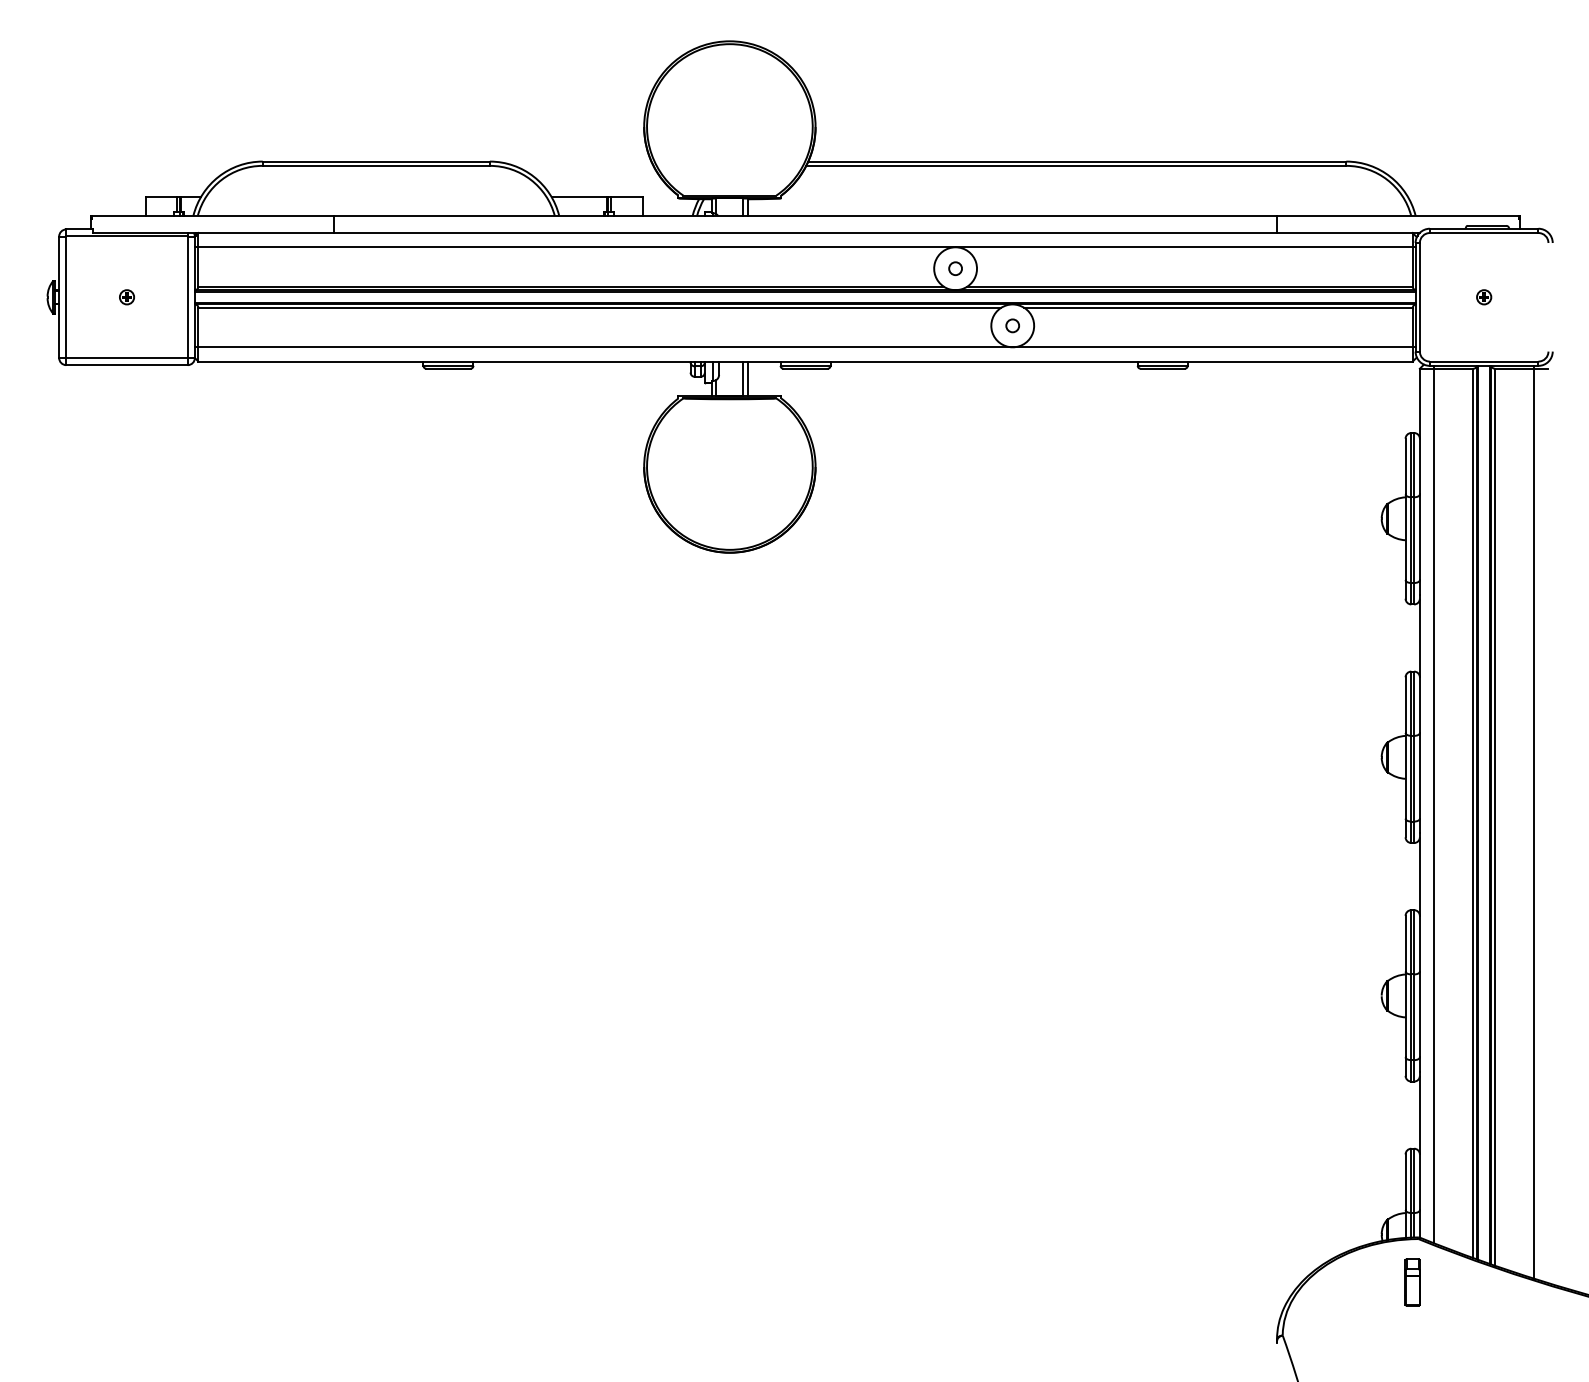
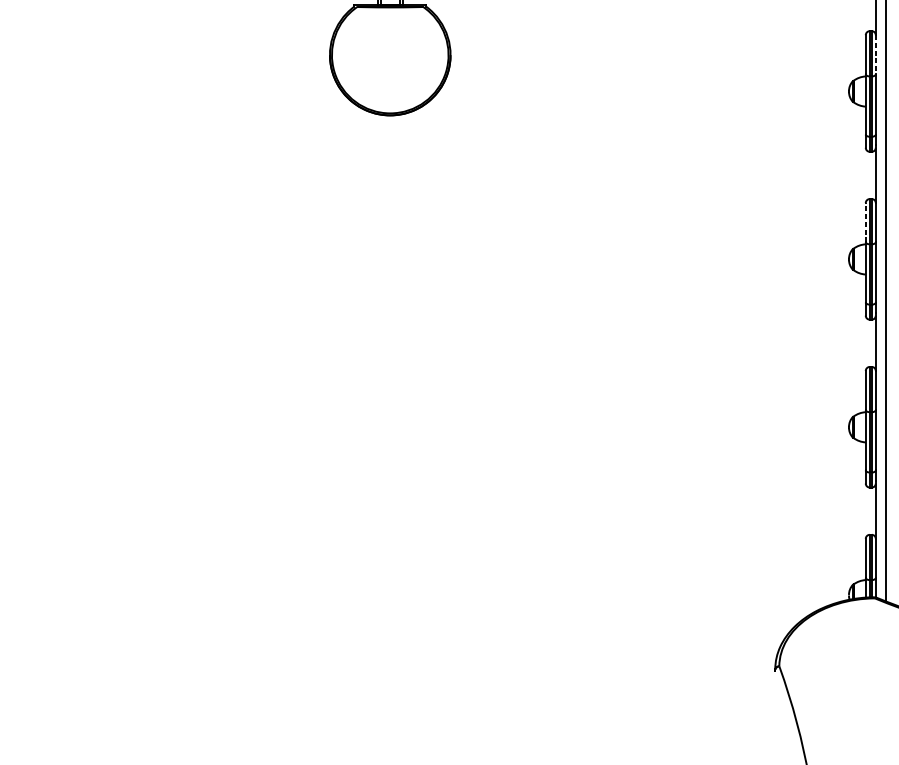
line: (1419, 466) -> (875, 54), solid -> dashed
line: (1405, 705) -> (865, 222), solid -> dashed
part: (1412, 1282) -> (870, 628), removed

